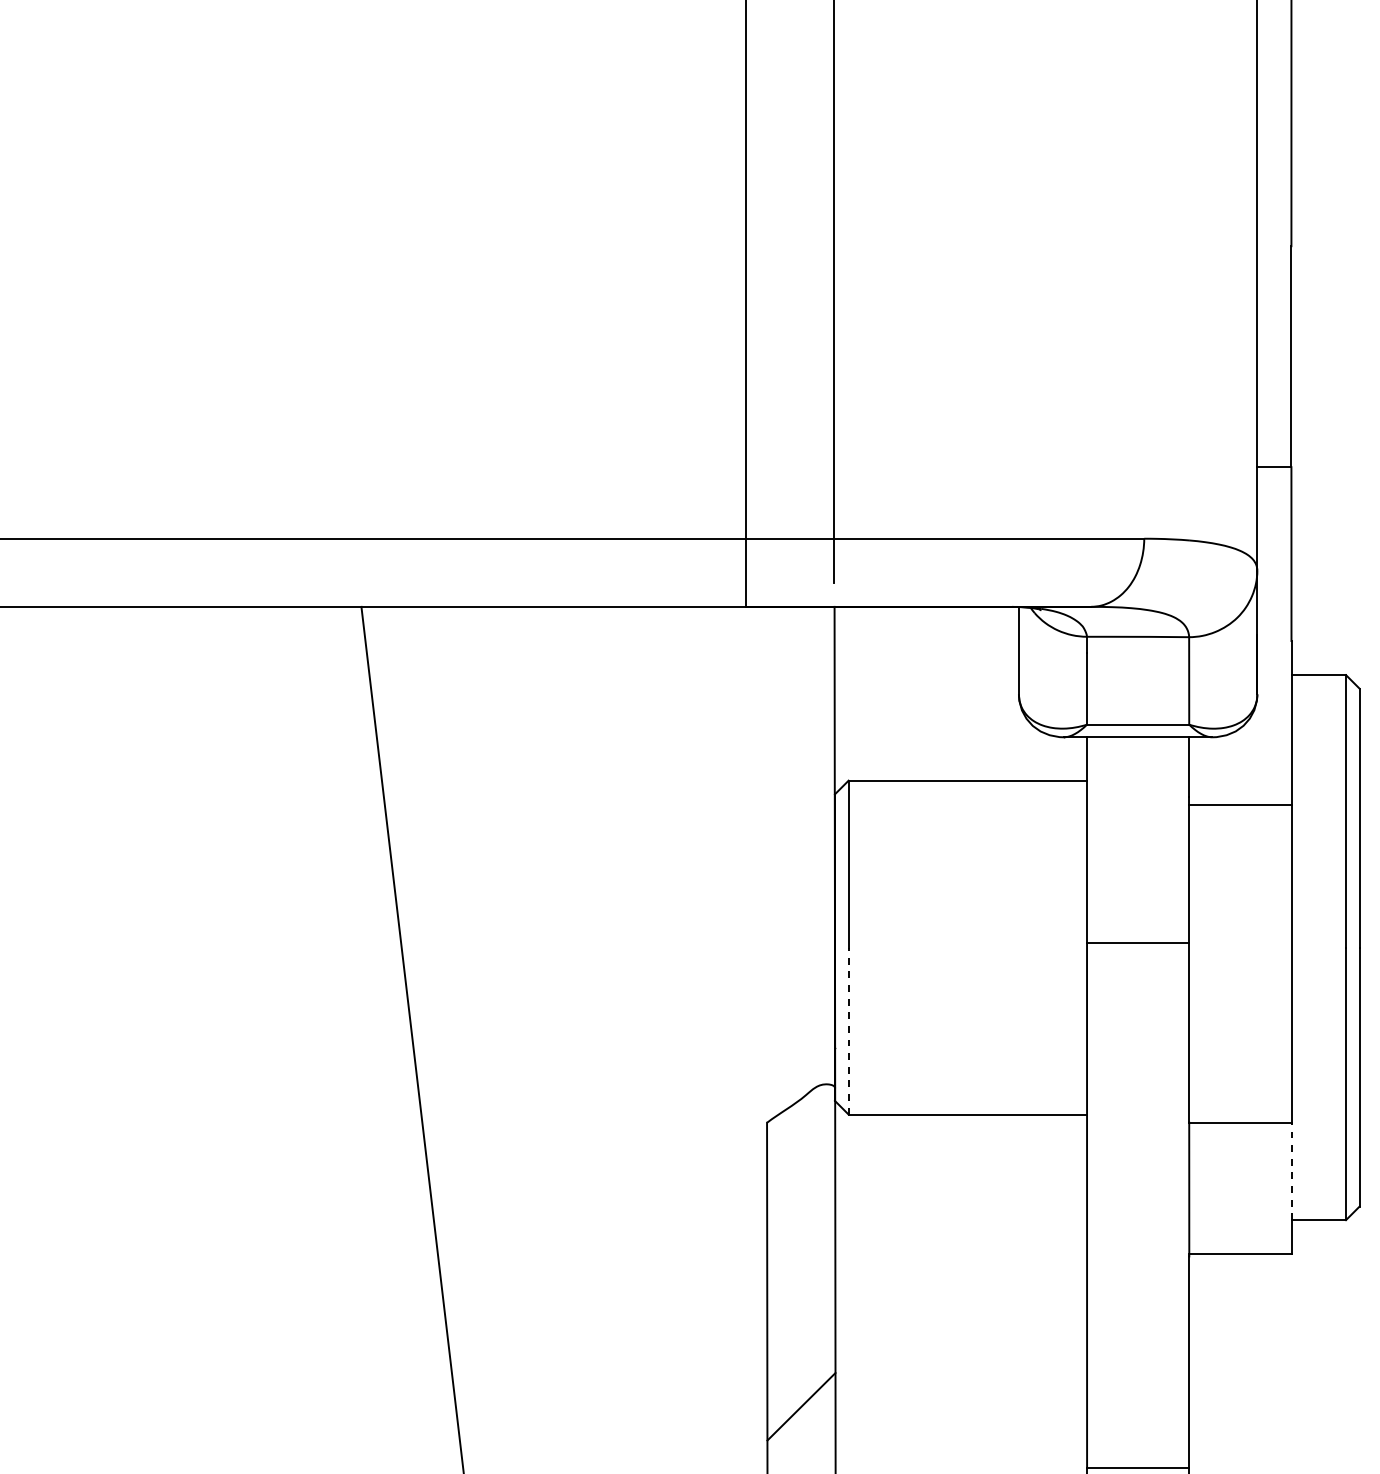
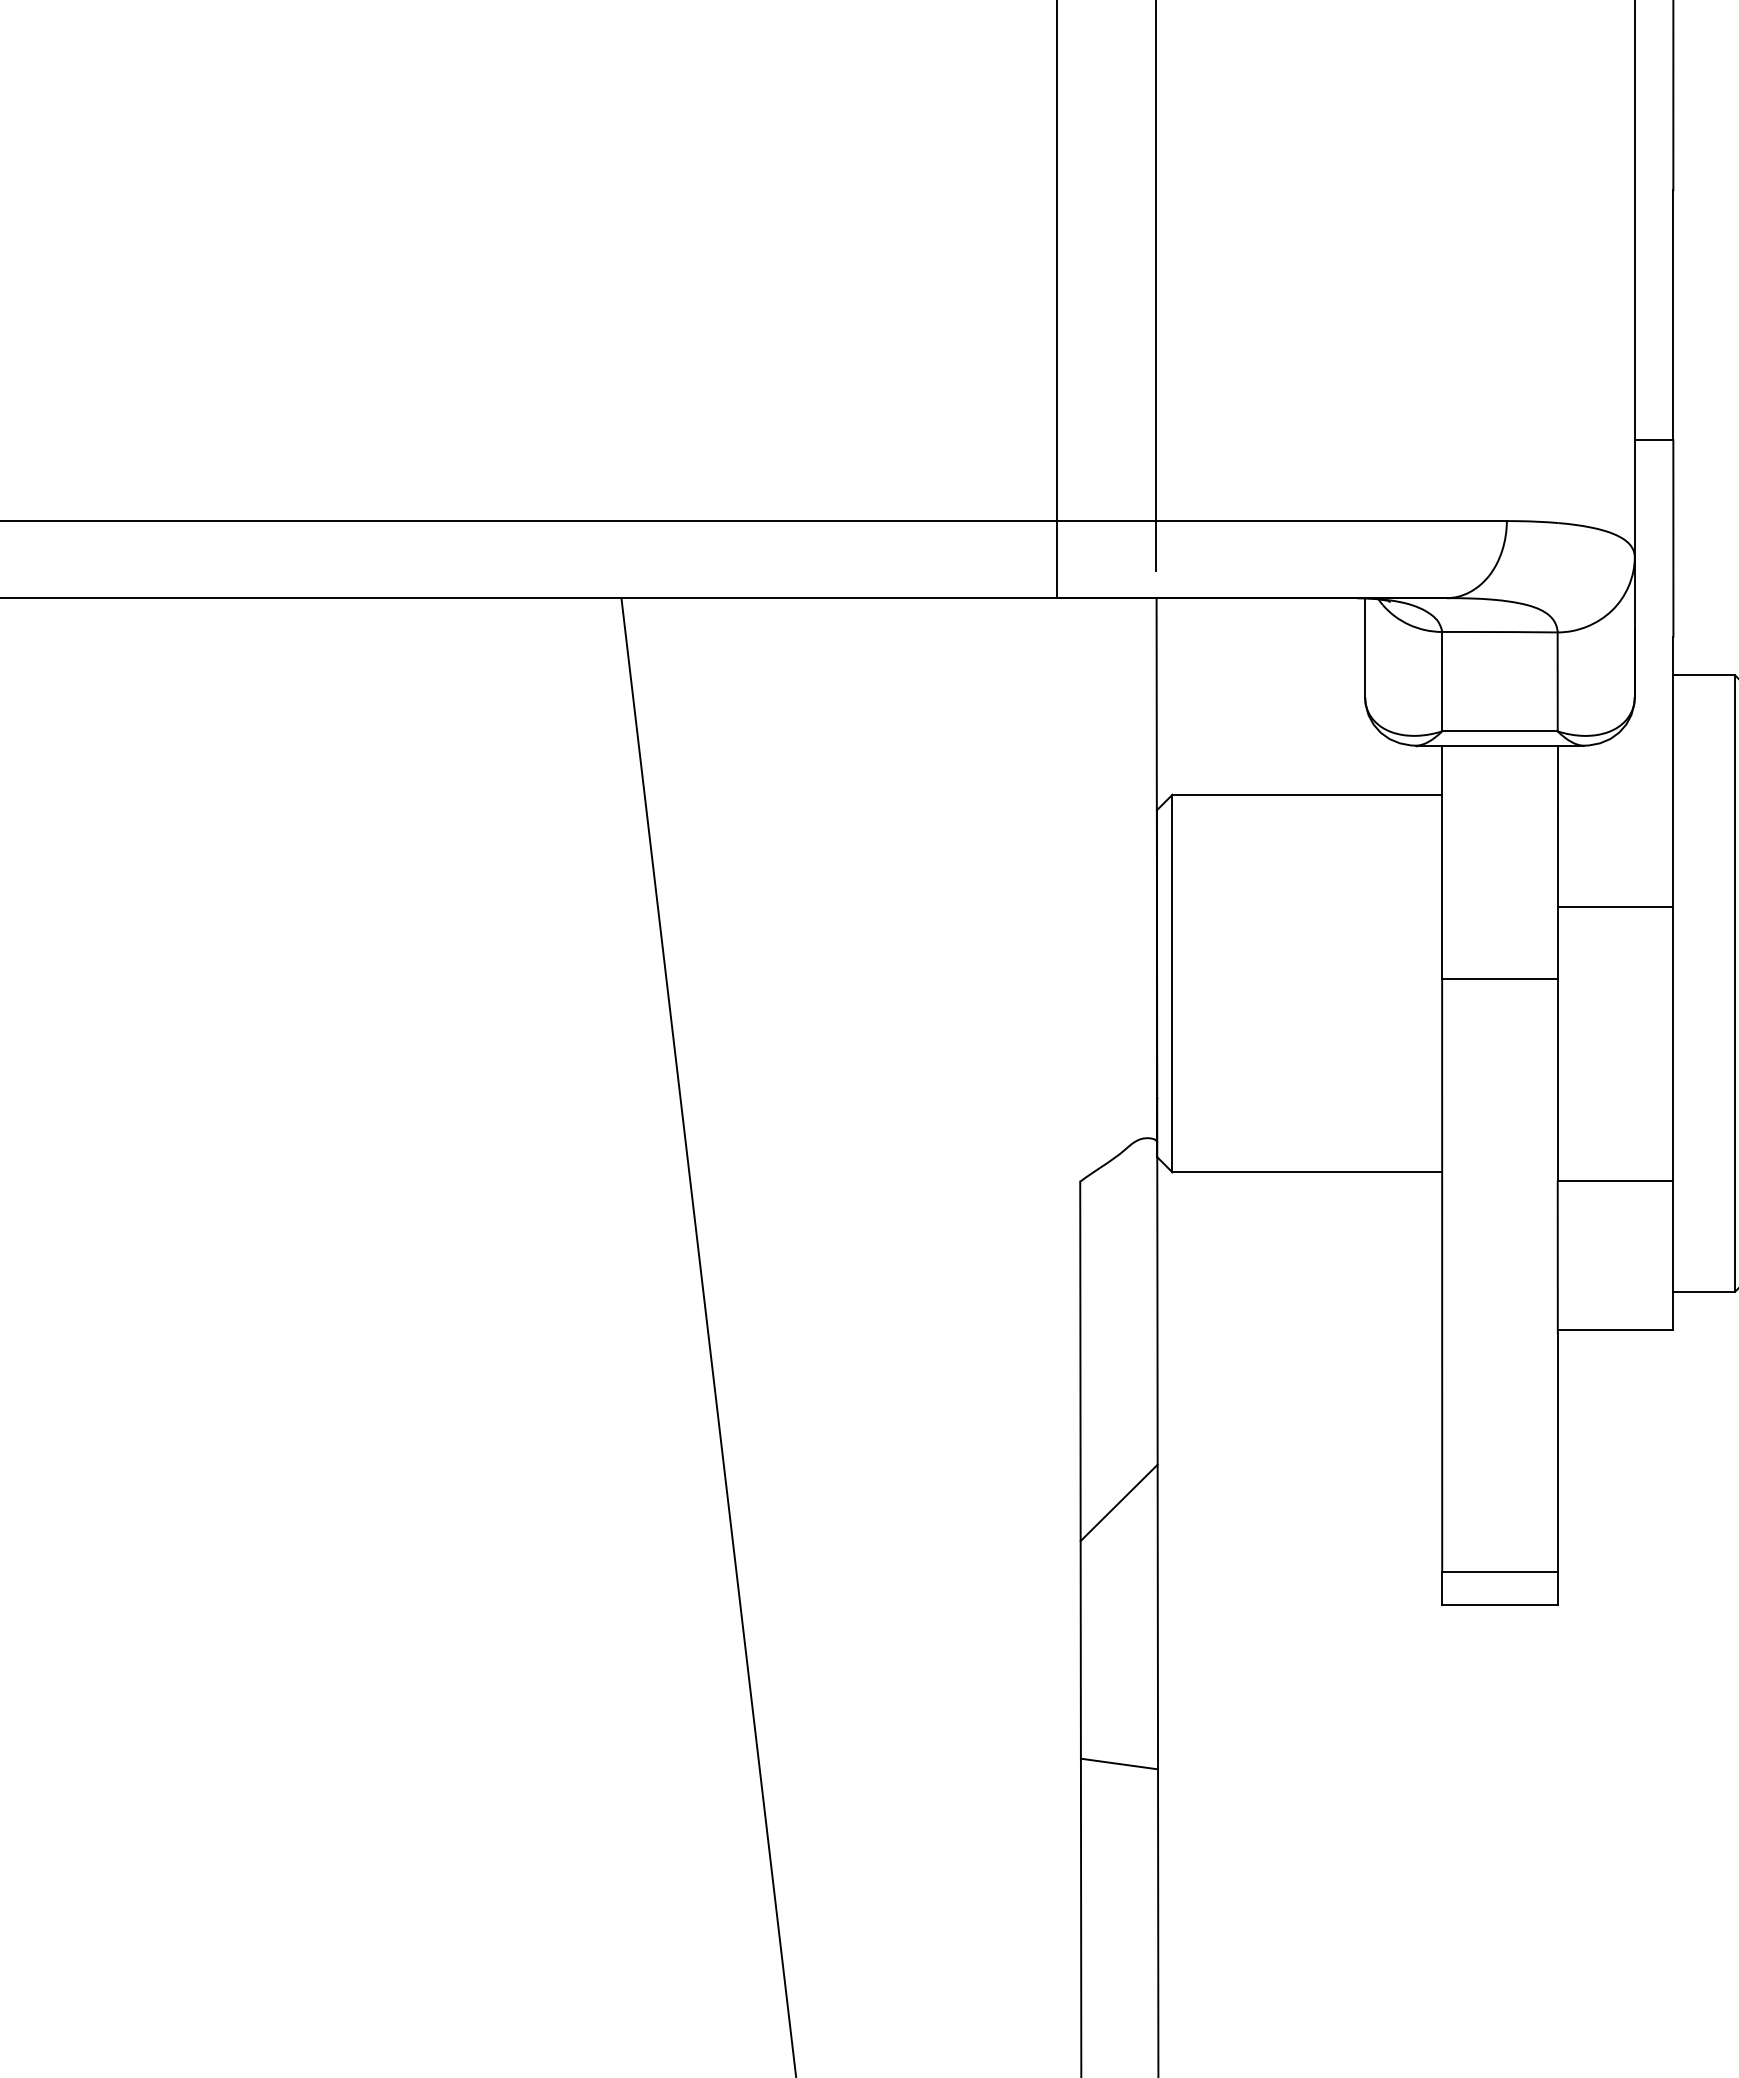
line: (1240, 804) -> (1615, 906), moved
line: (848, 1030) -> (1172, 1077), dashed -> solid
line: (1291, 1171) -> (1673, 1236), dashed -> solid

